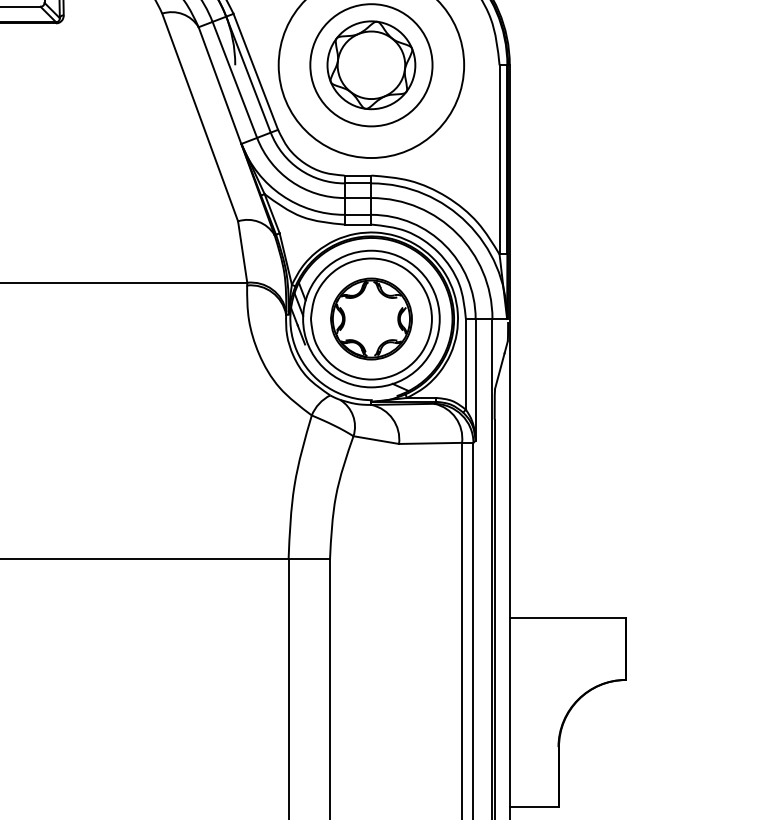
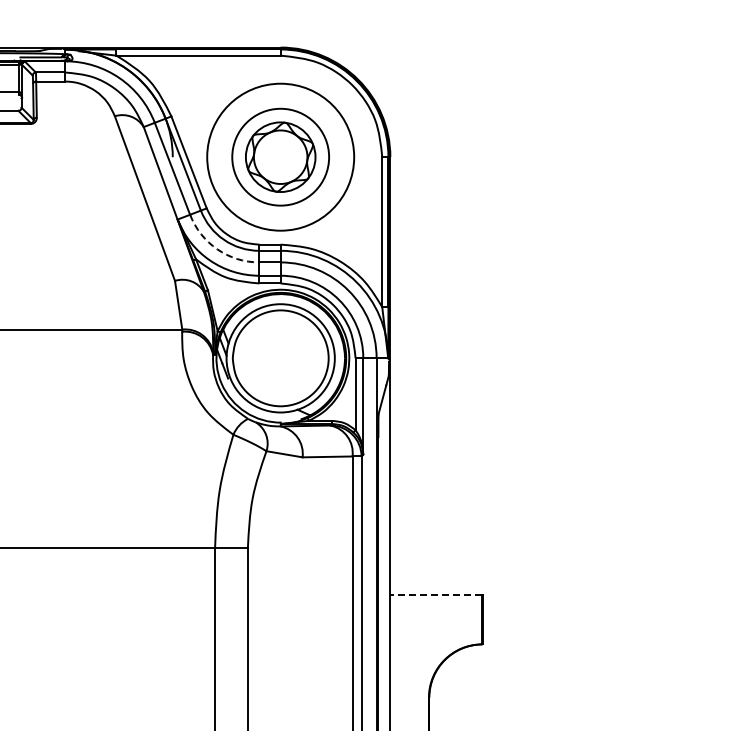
arc: (291, 181) -> (217, 249), solid -> dashed
part: (371, 319) -> (280, 358), removed
line: (568, 618) -> (436, 595), solid -> dashed

